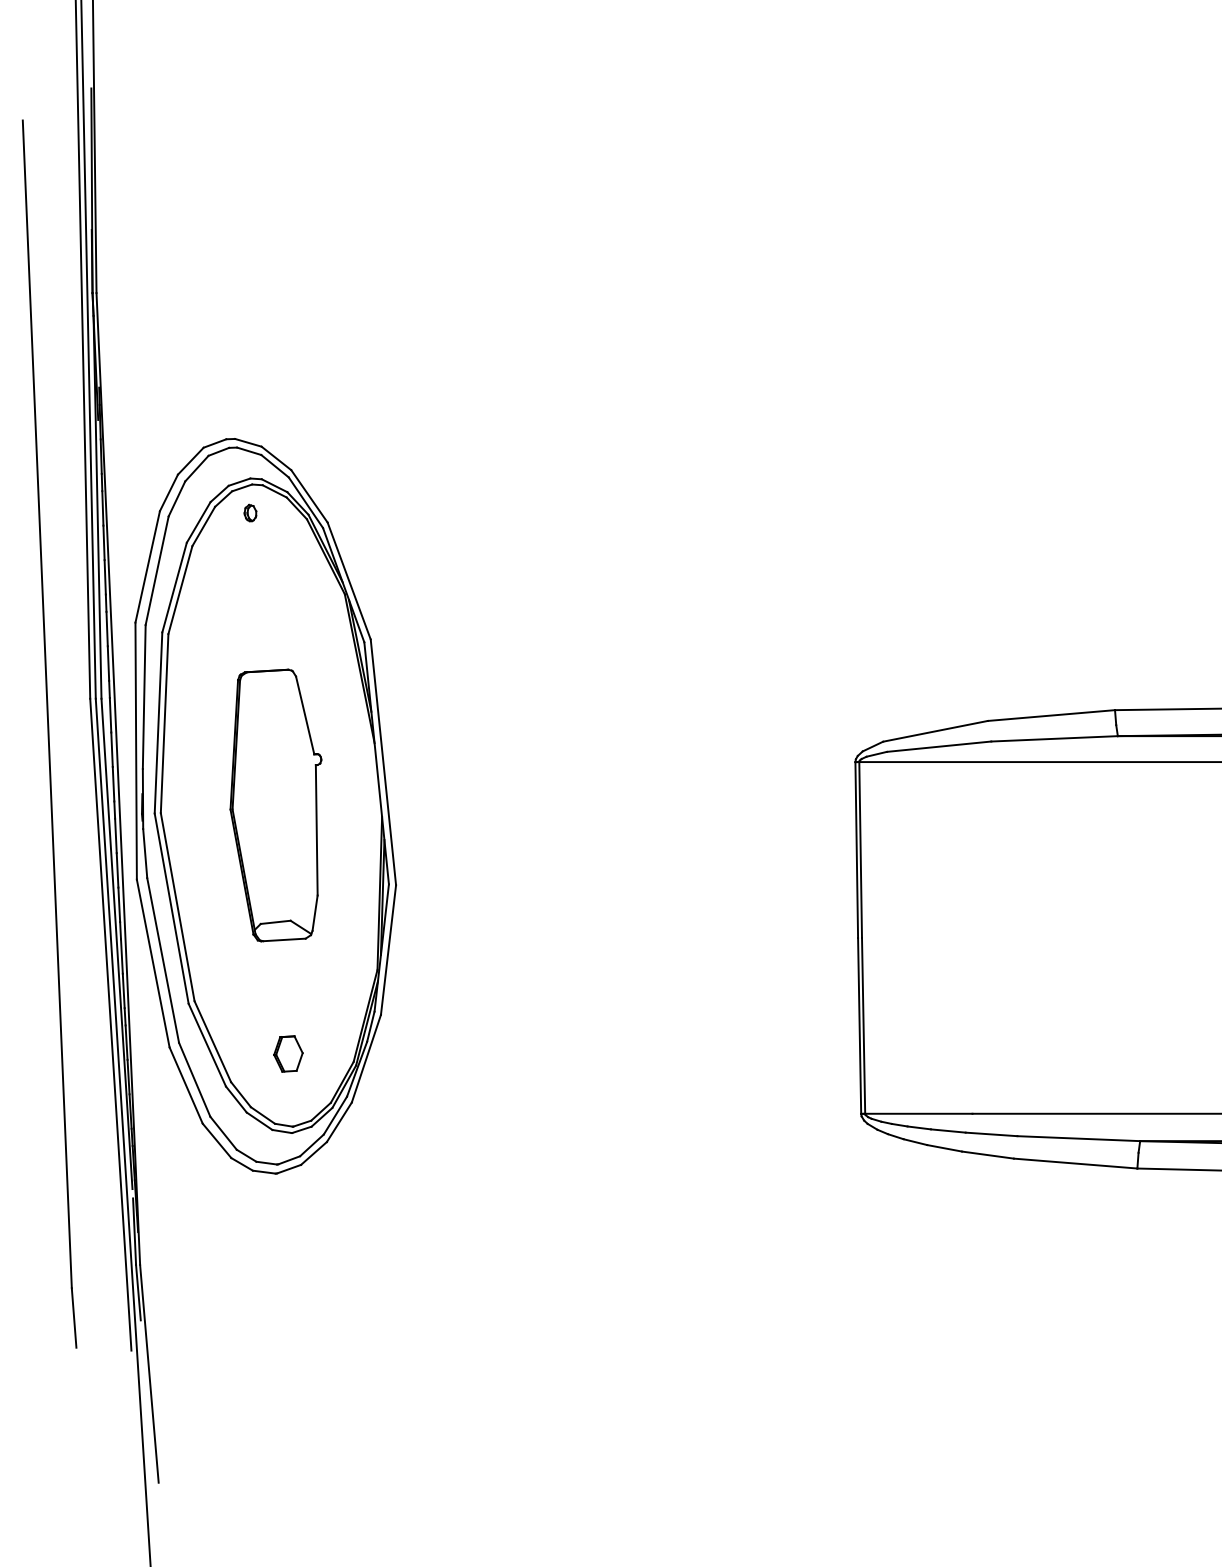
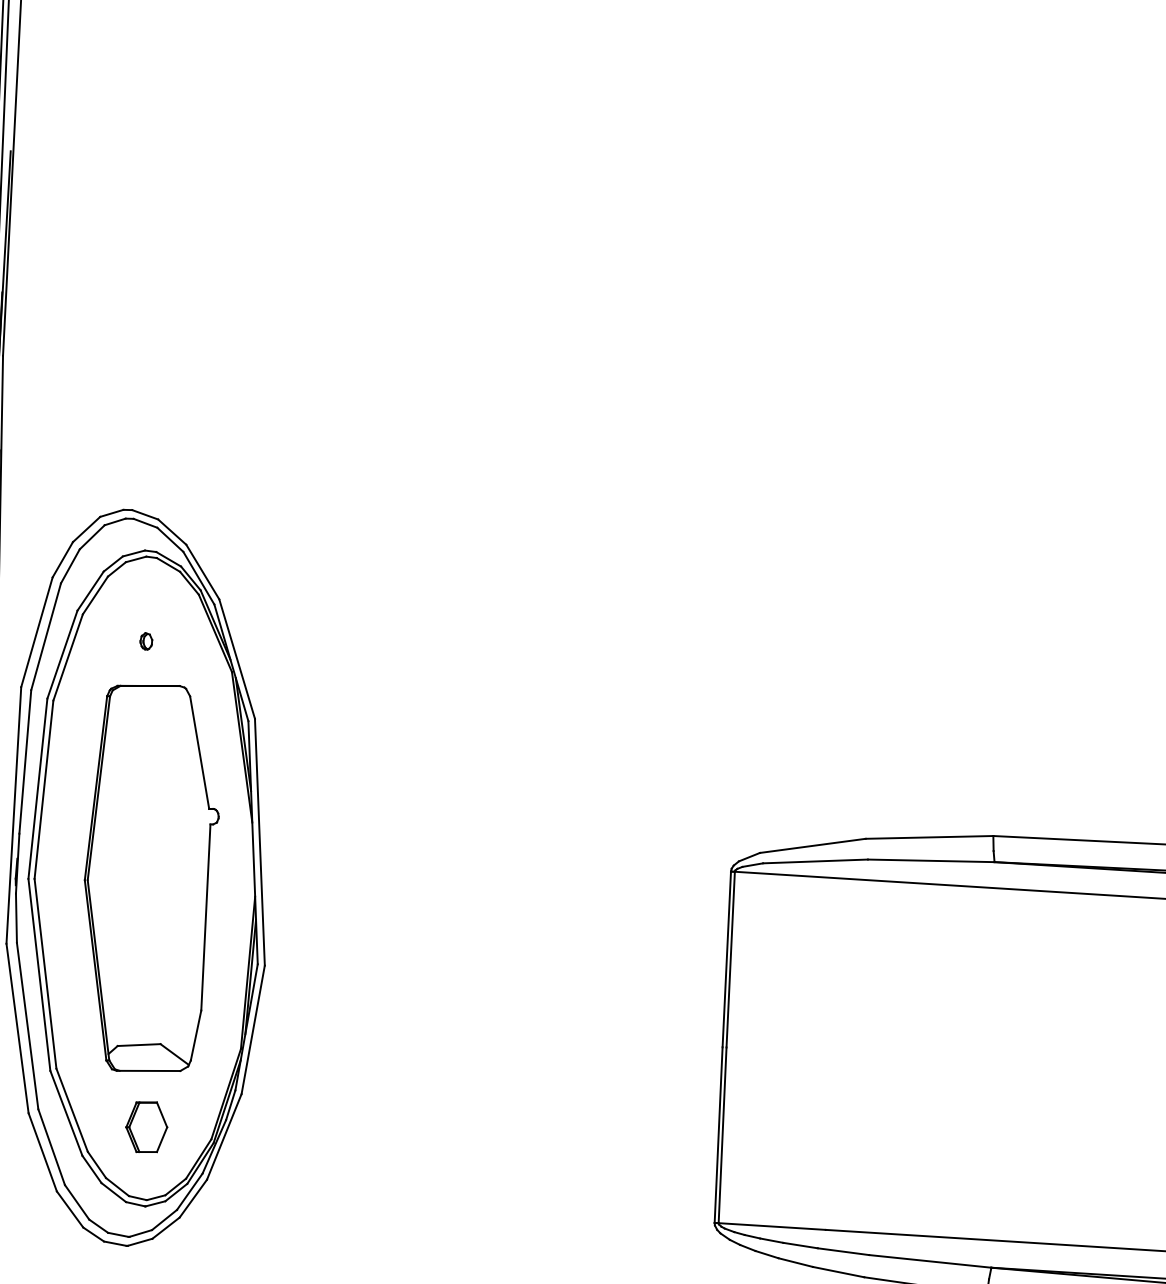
part: (250, 512) -> (146, 640), moved
part: (275, 805) -> (149, 878), size x1.43
part: (288, 1053) -> (146, 1126), size x1.43

